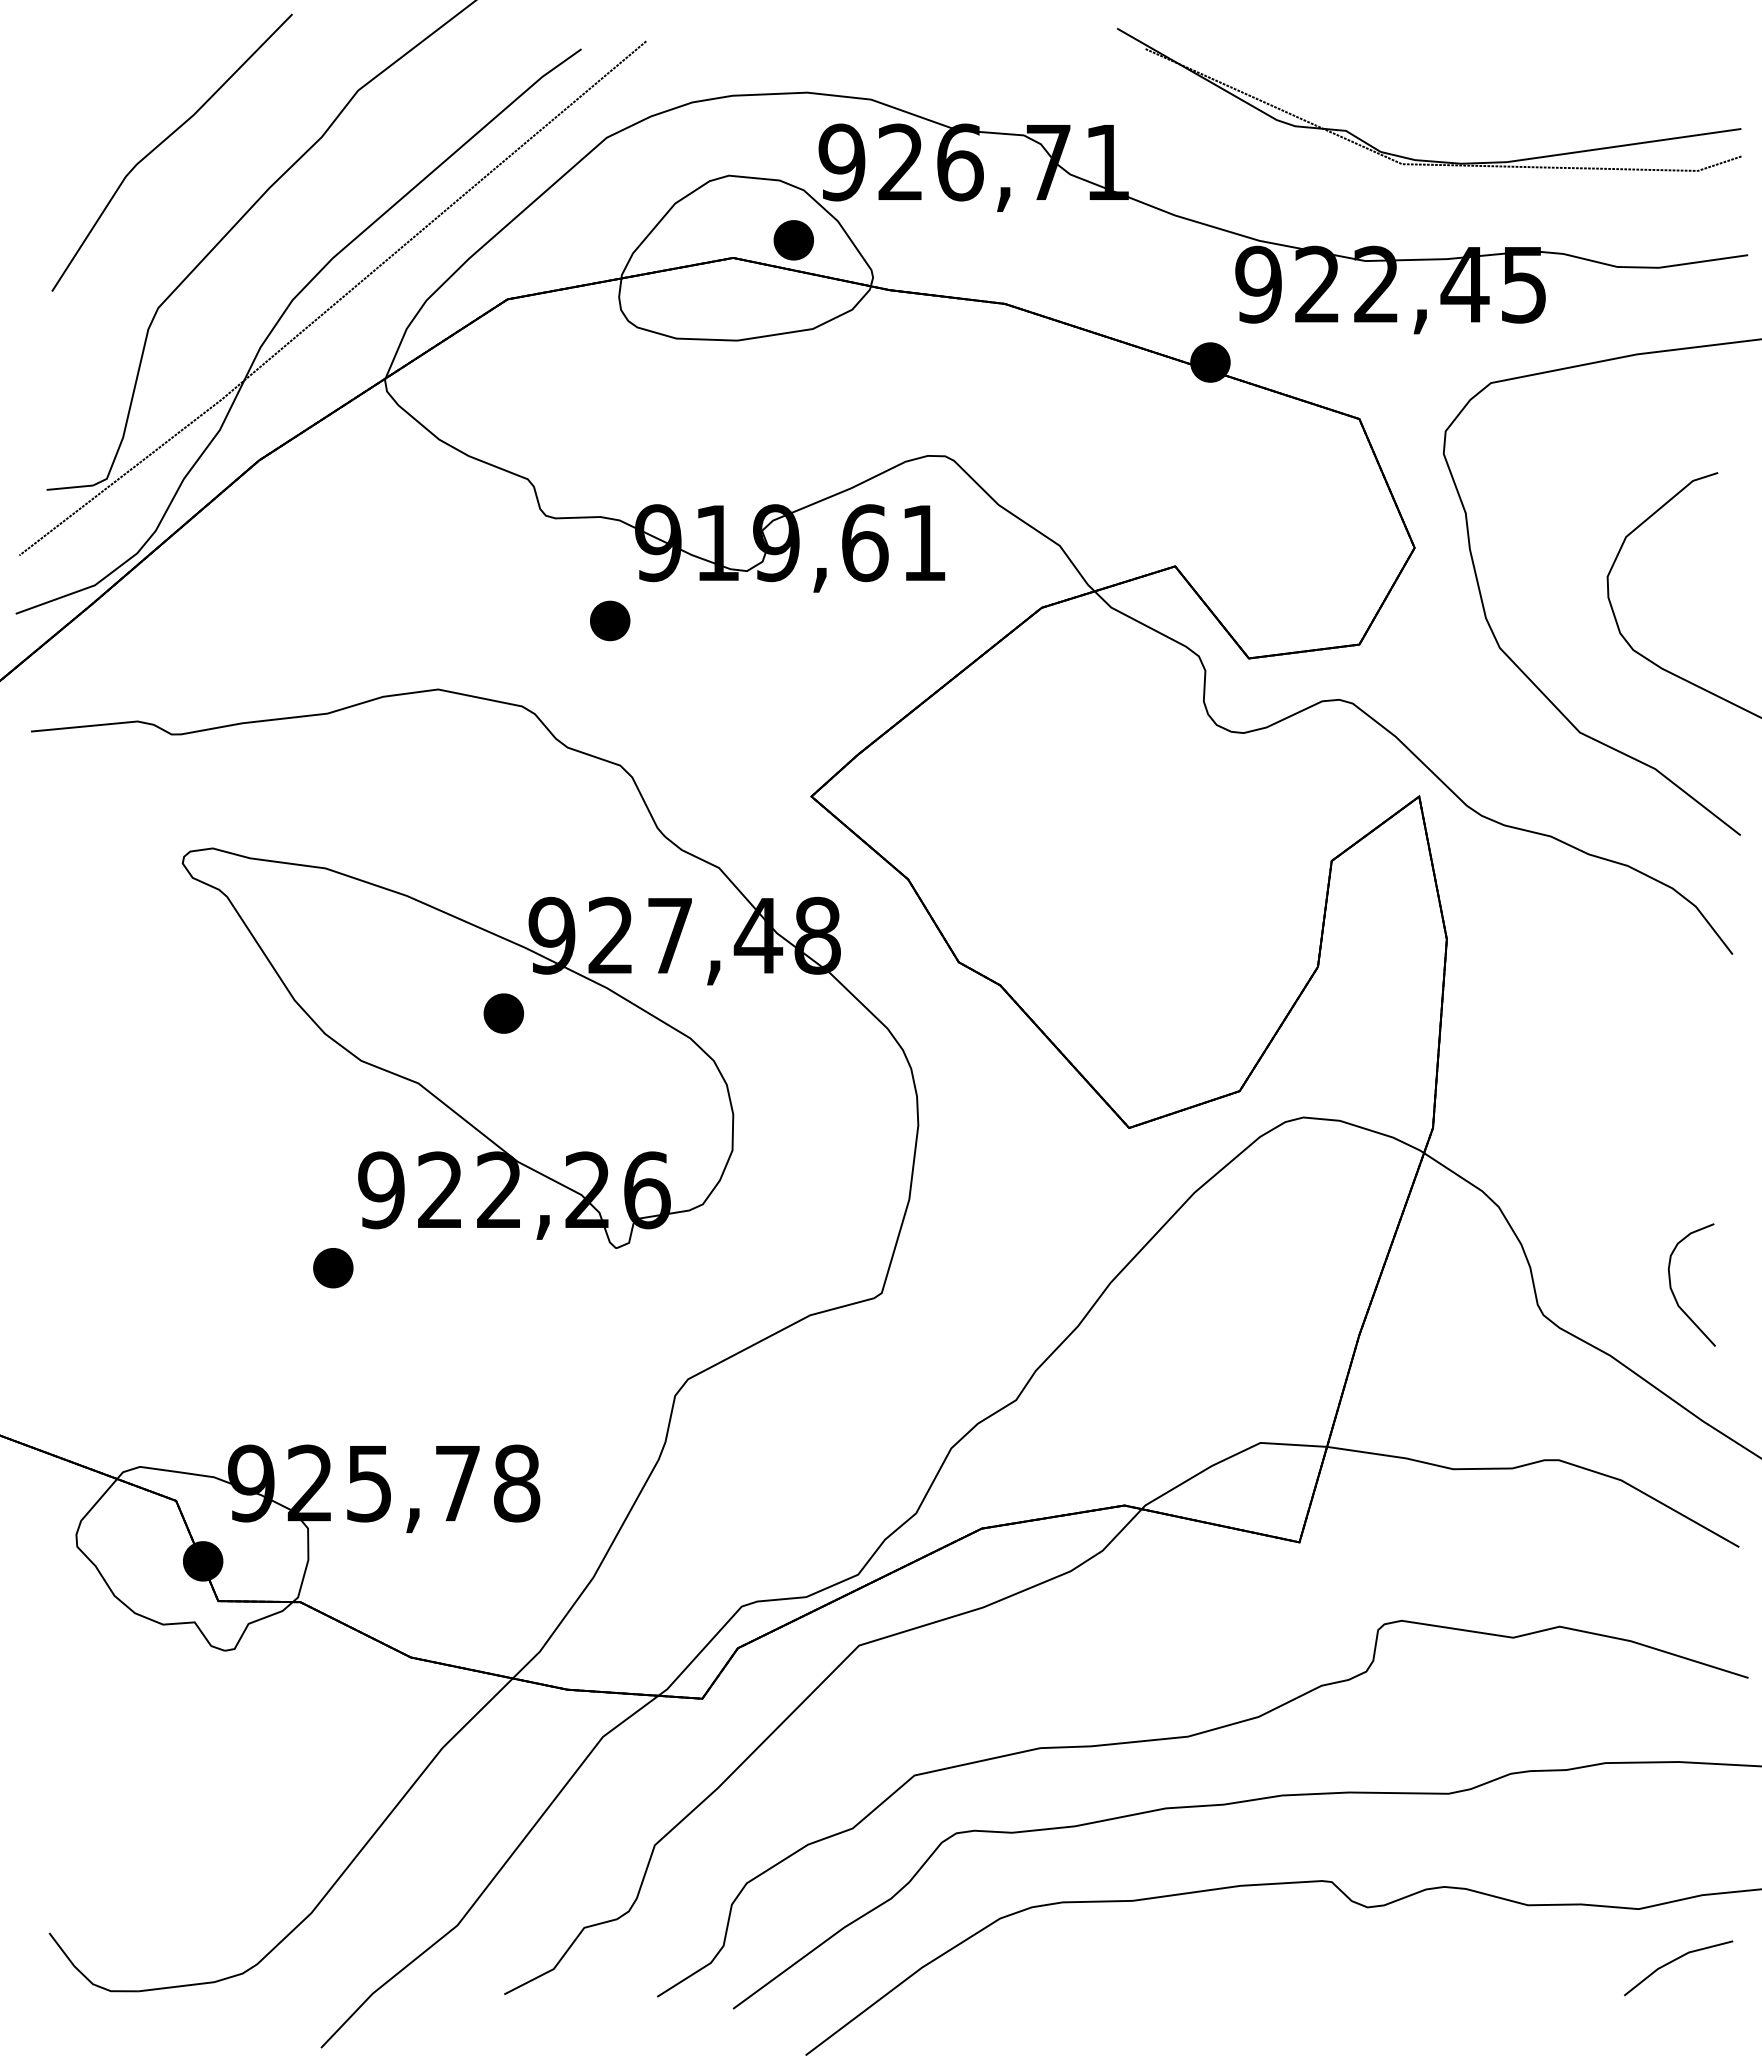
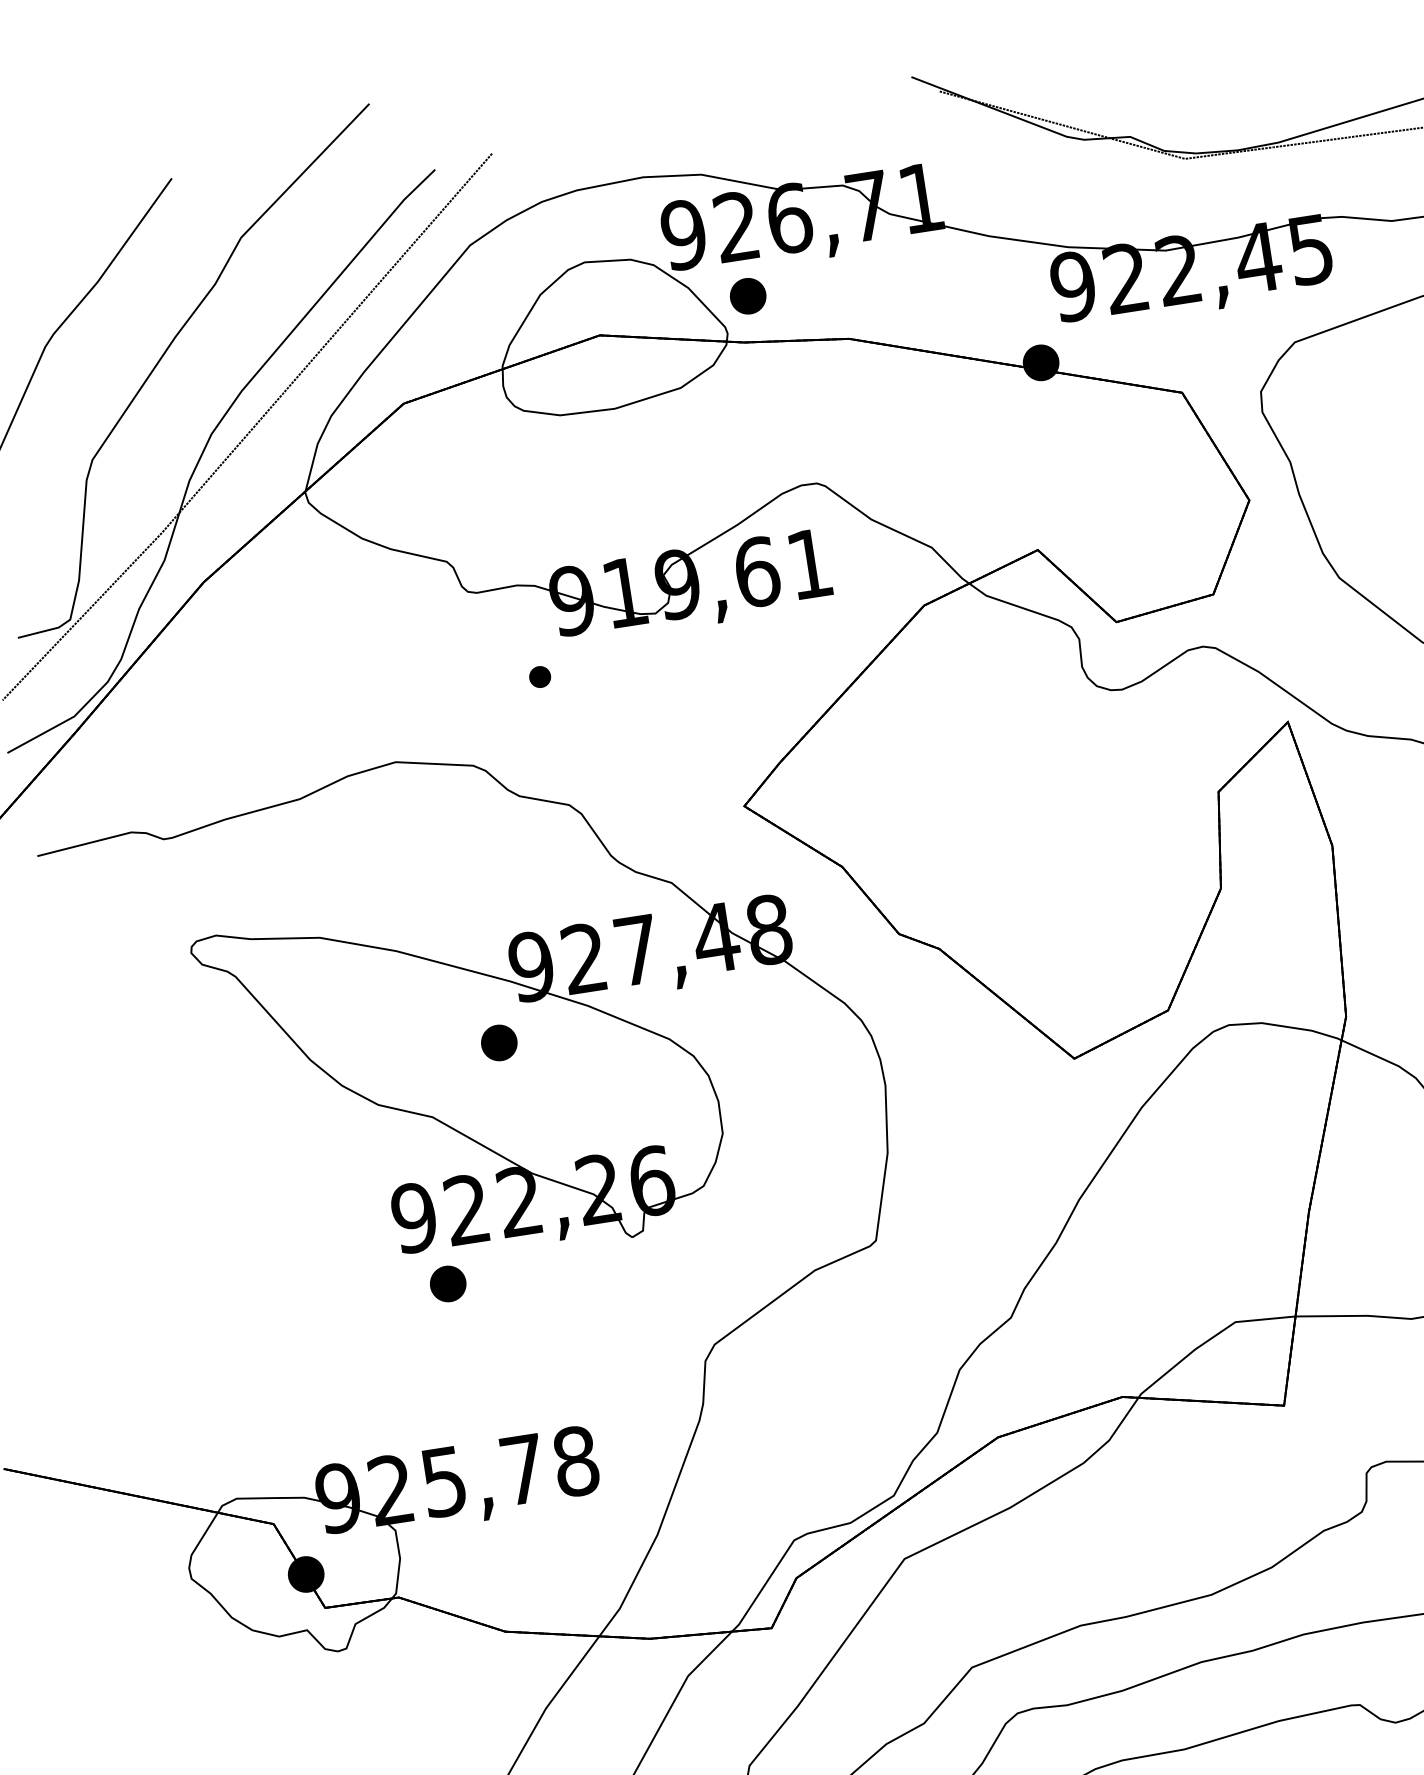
part: (793, 240) -> (747, 296), moved
part: (610, 620) -> (540, 676), size x0.6
part: (333, 1268) -> (448, 1284), moved

